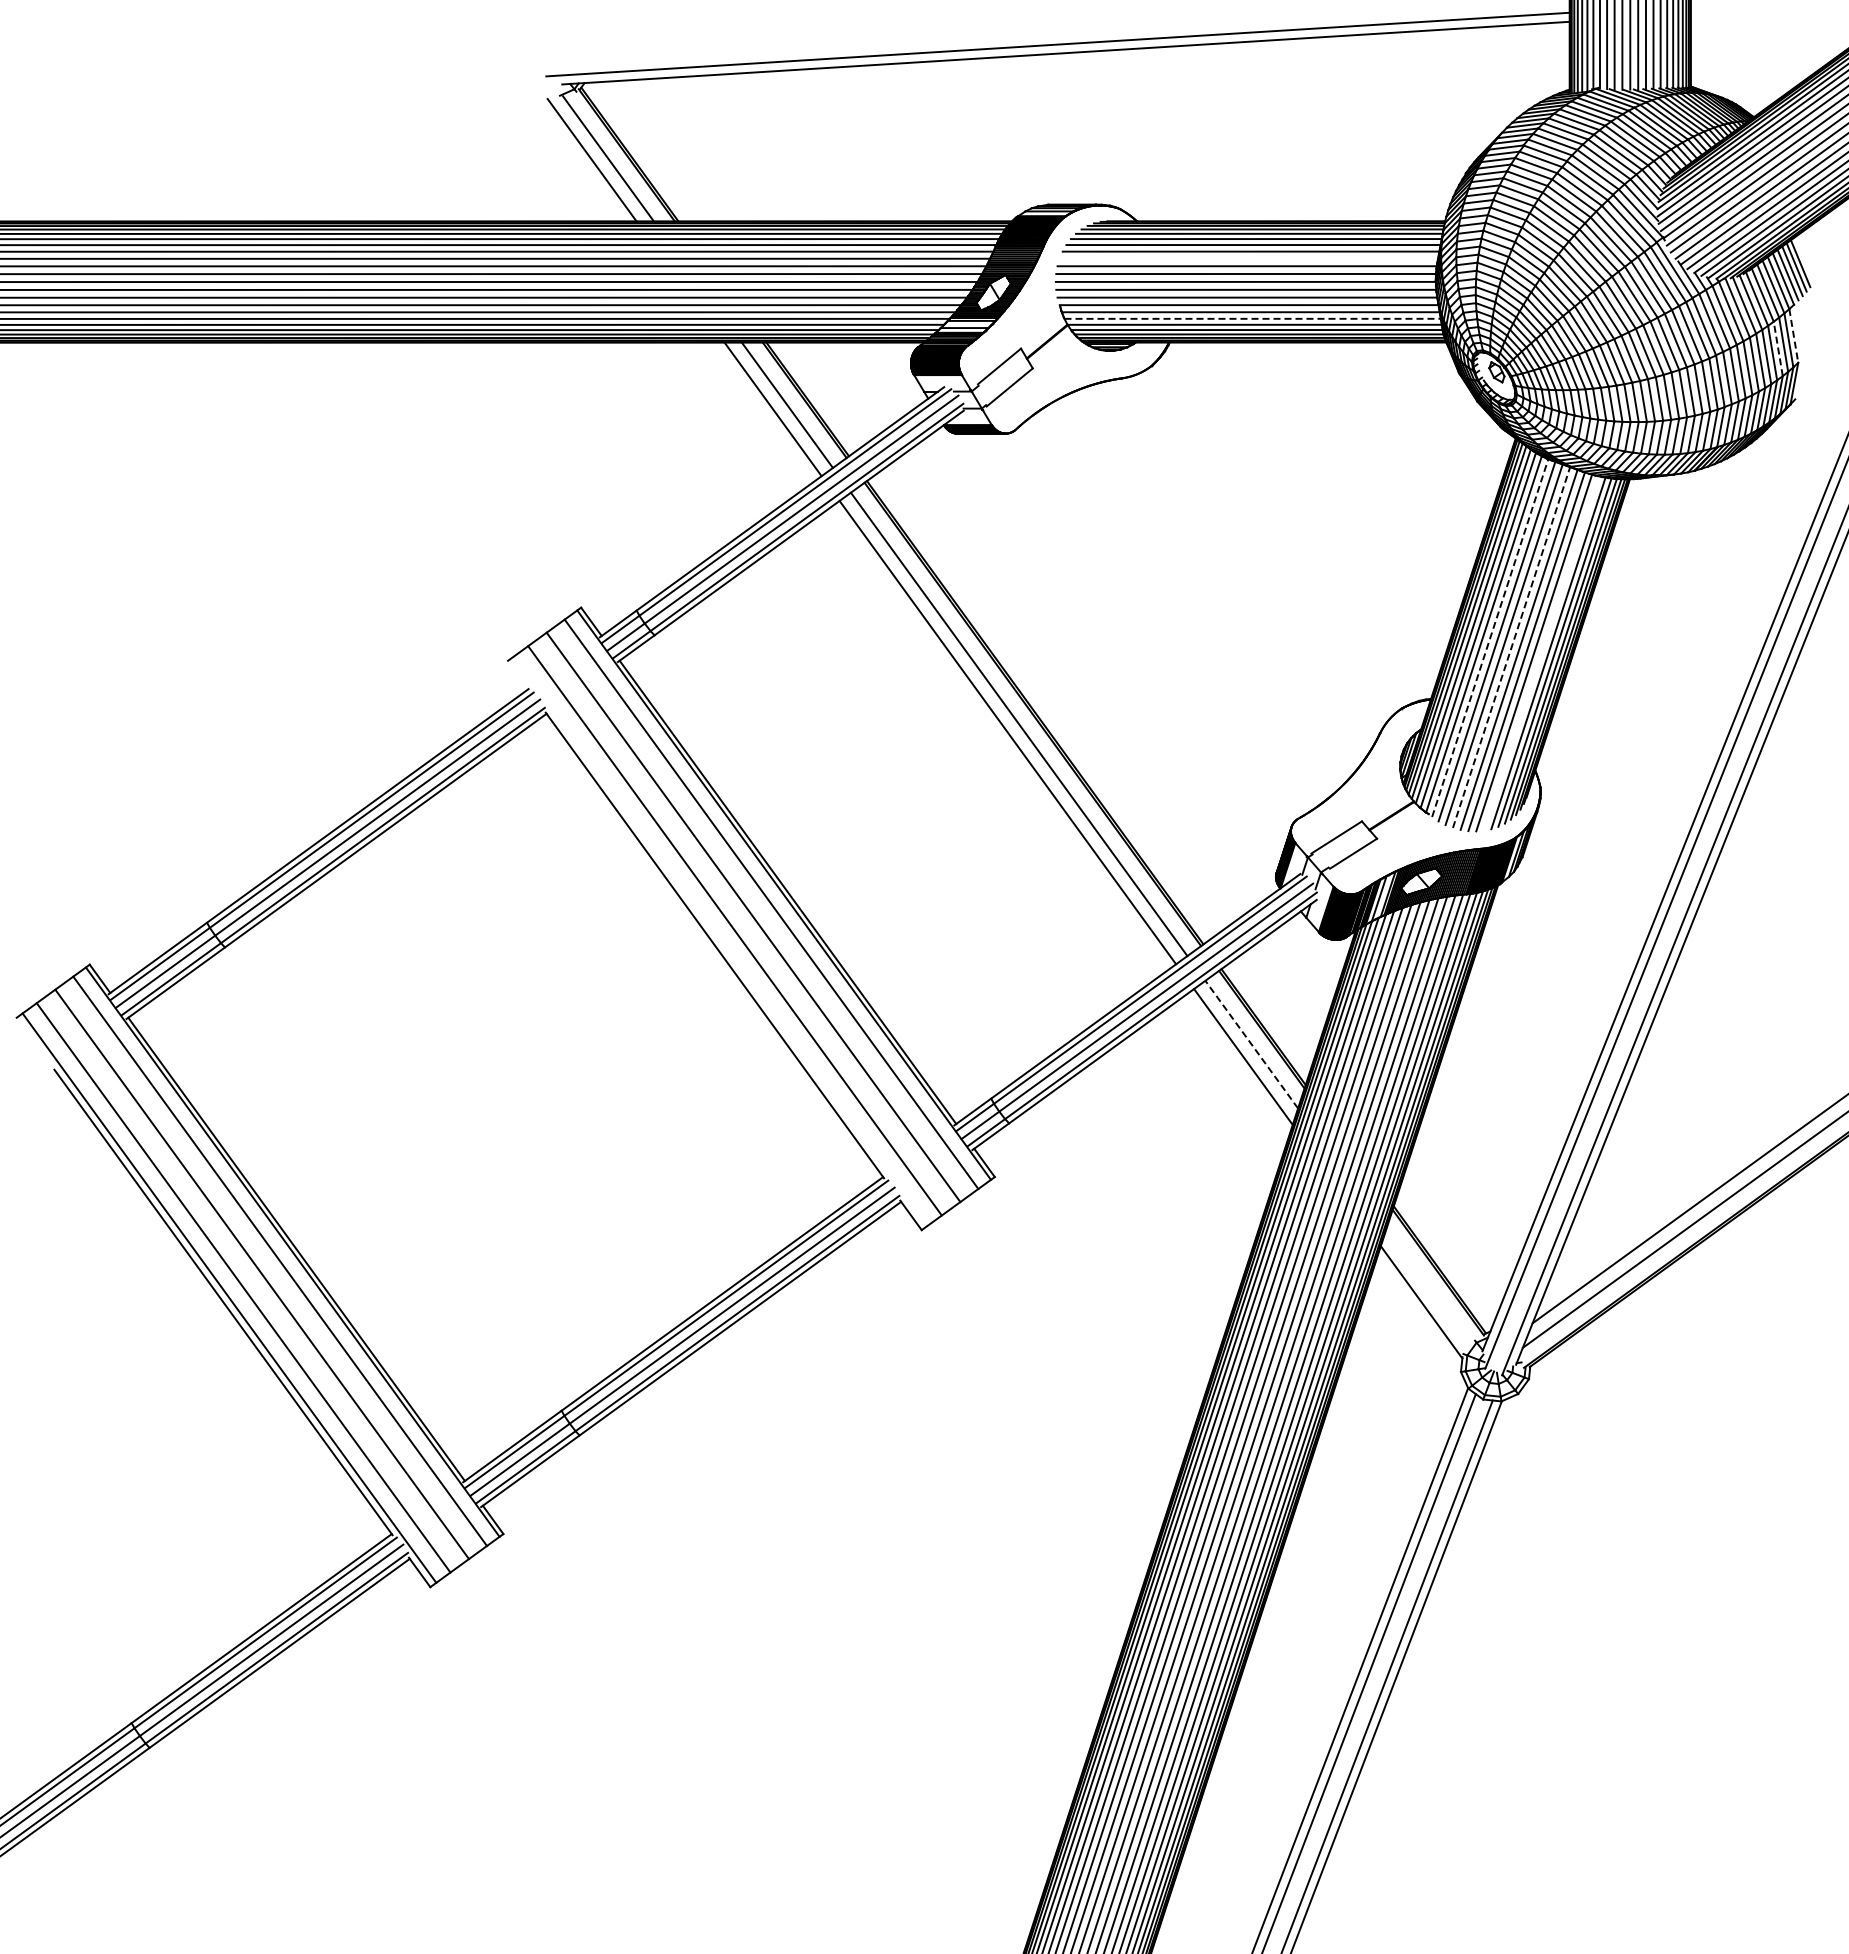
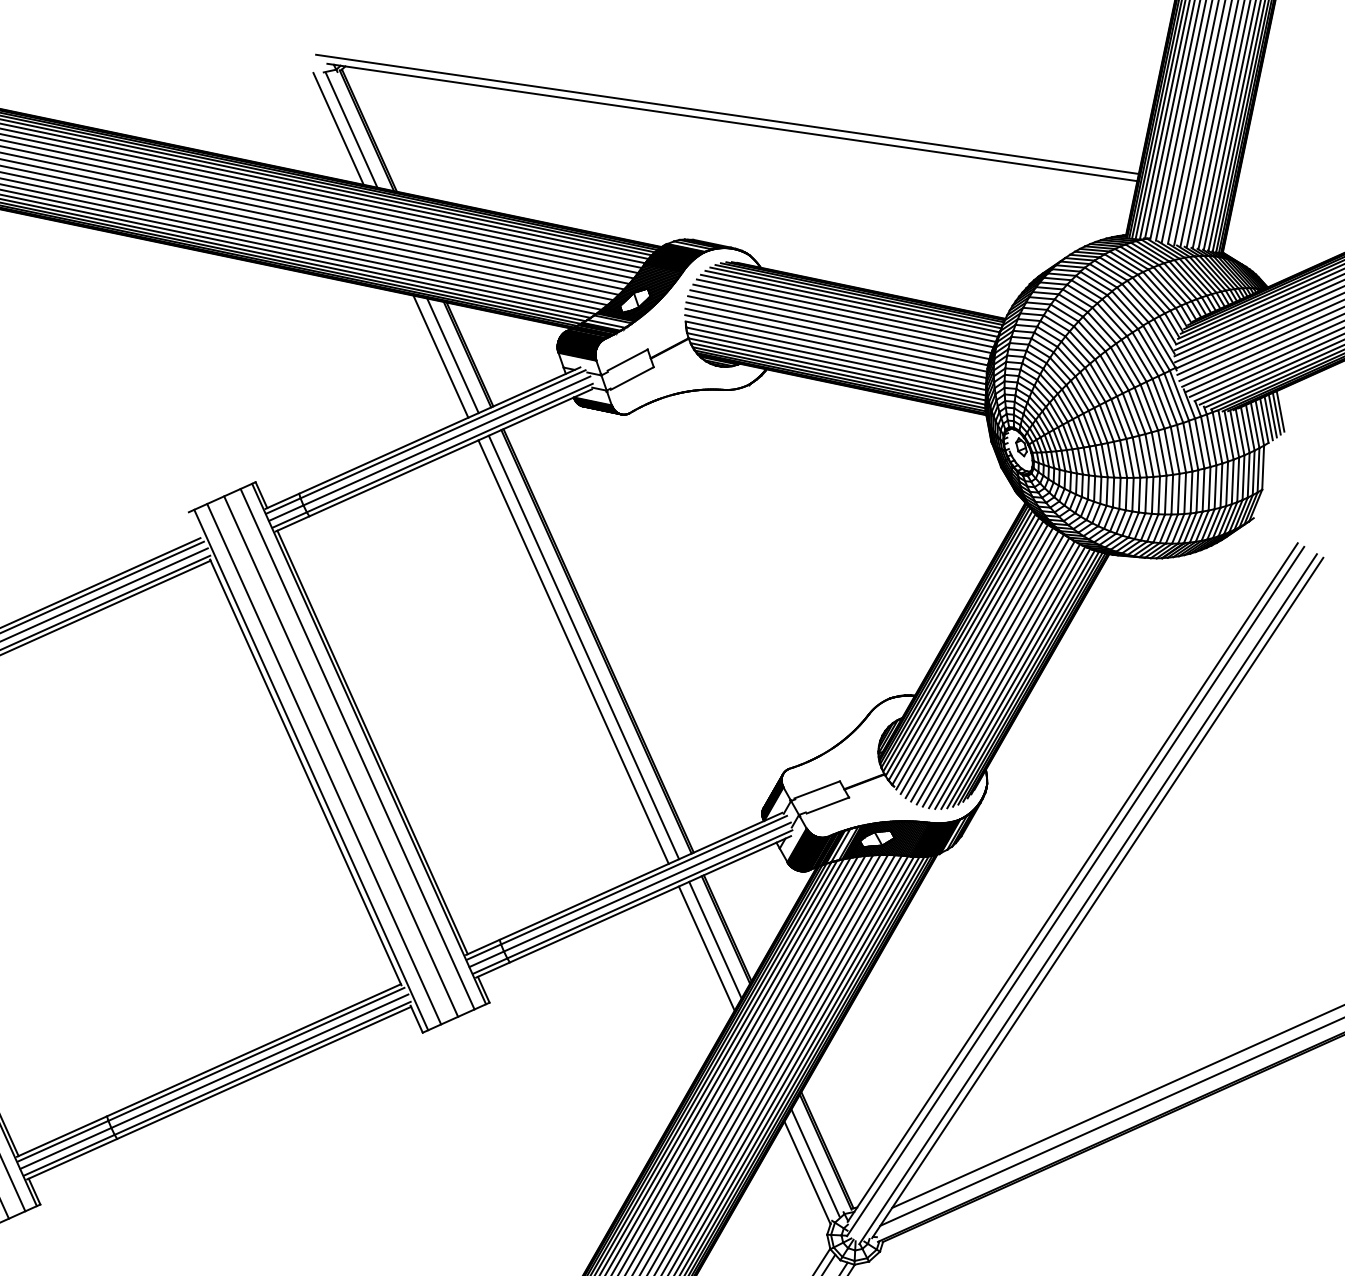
line: (1248, 258) -> (843, 315), added
line: (1253, 318) -> (837, 364), dashed -> solid
line: (1793, 336) -> (1262, 468), dashed -> solid
line: (1778, 348) -> (1248, 475), dashed -> solid
line: (1490, 637) -> (972, 656), dashed -> solid
line: (1511, 647) -> (987, 668), dashed -> solid
line: (1541, 653) -> (1010, 677), added
line: (720, 940) -> (311, 769), added
line: (1251, 1044) -> (715, 940), dashed -> solid
line: (1428, 1287) -> (815, 1162), added

